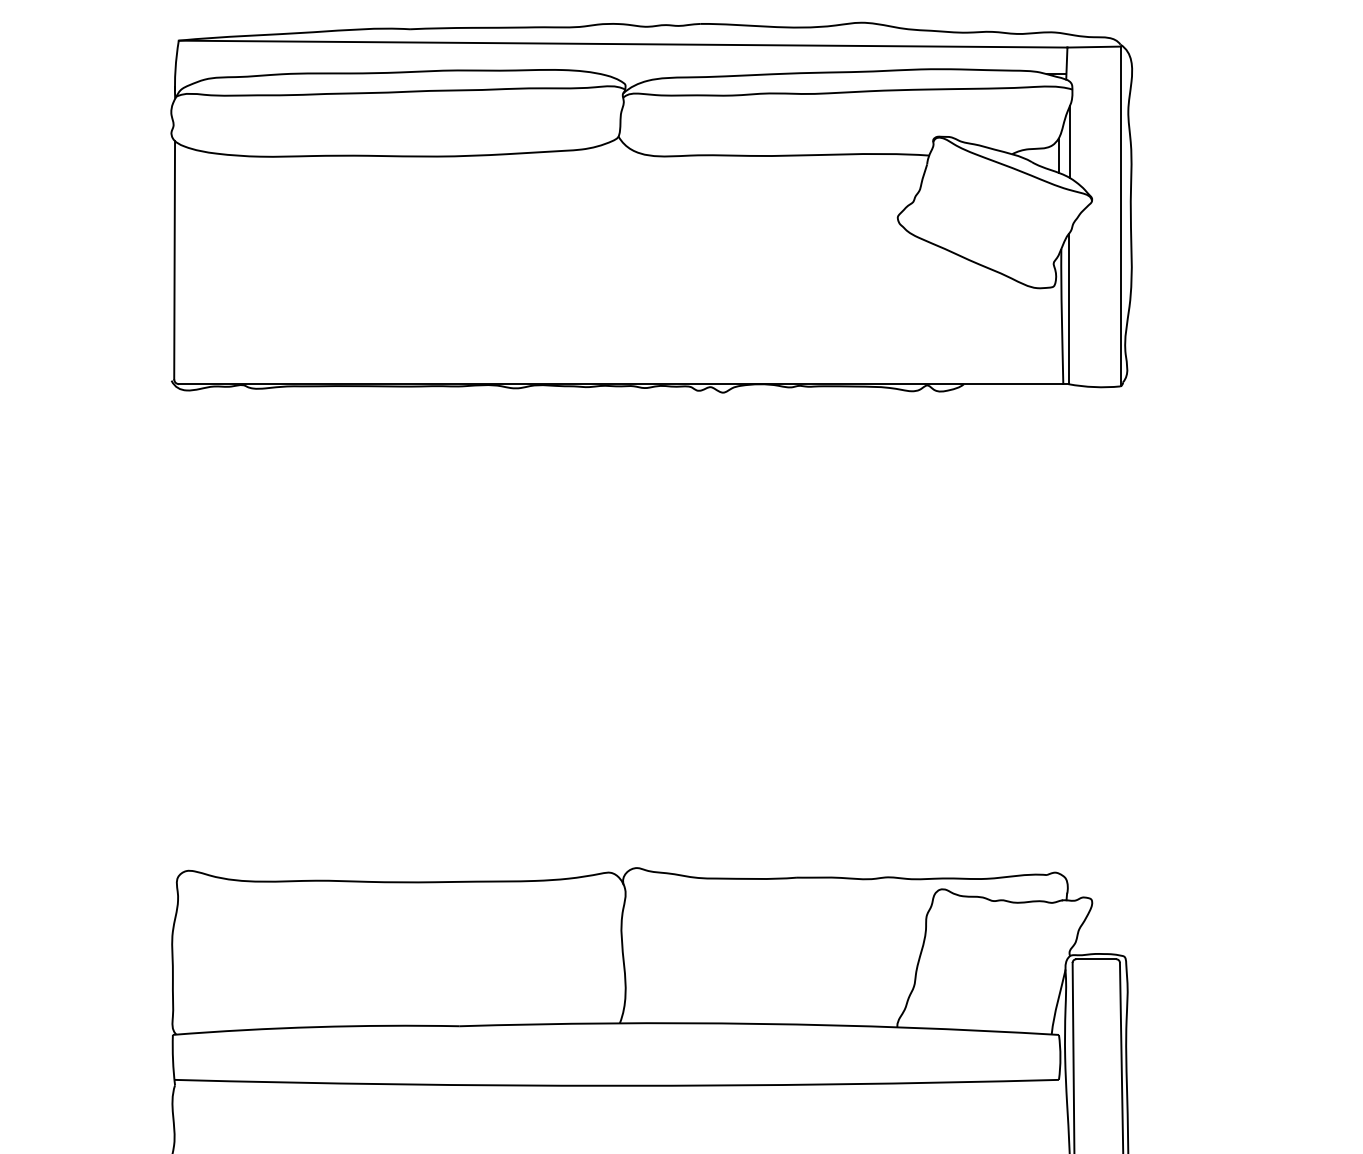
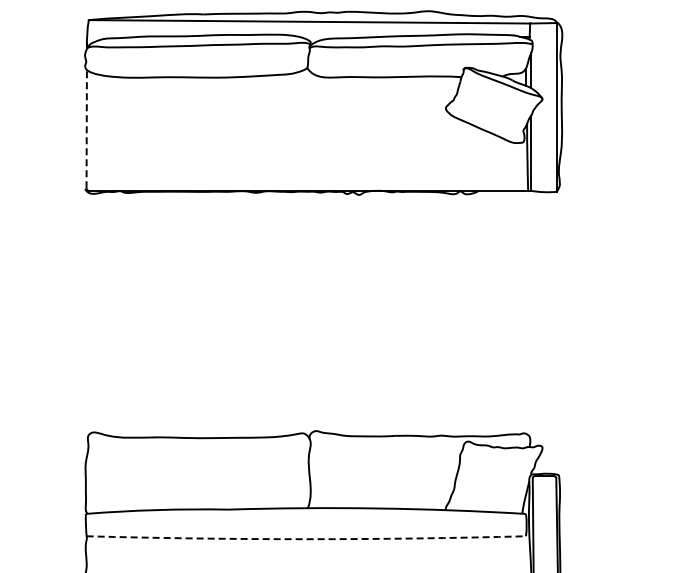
line: (174, 258) -> (86, 128), solid -> dashed
arc: (617, 1086) -> (306, 539), solid -> dashed

